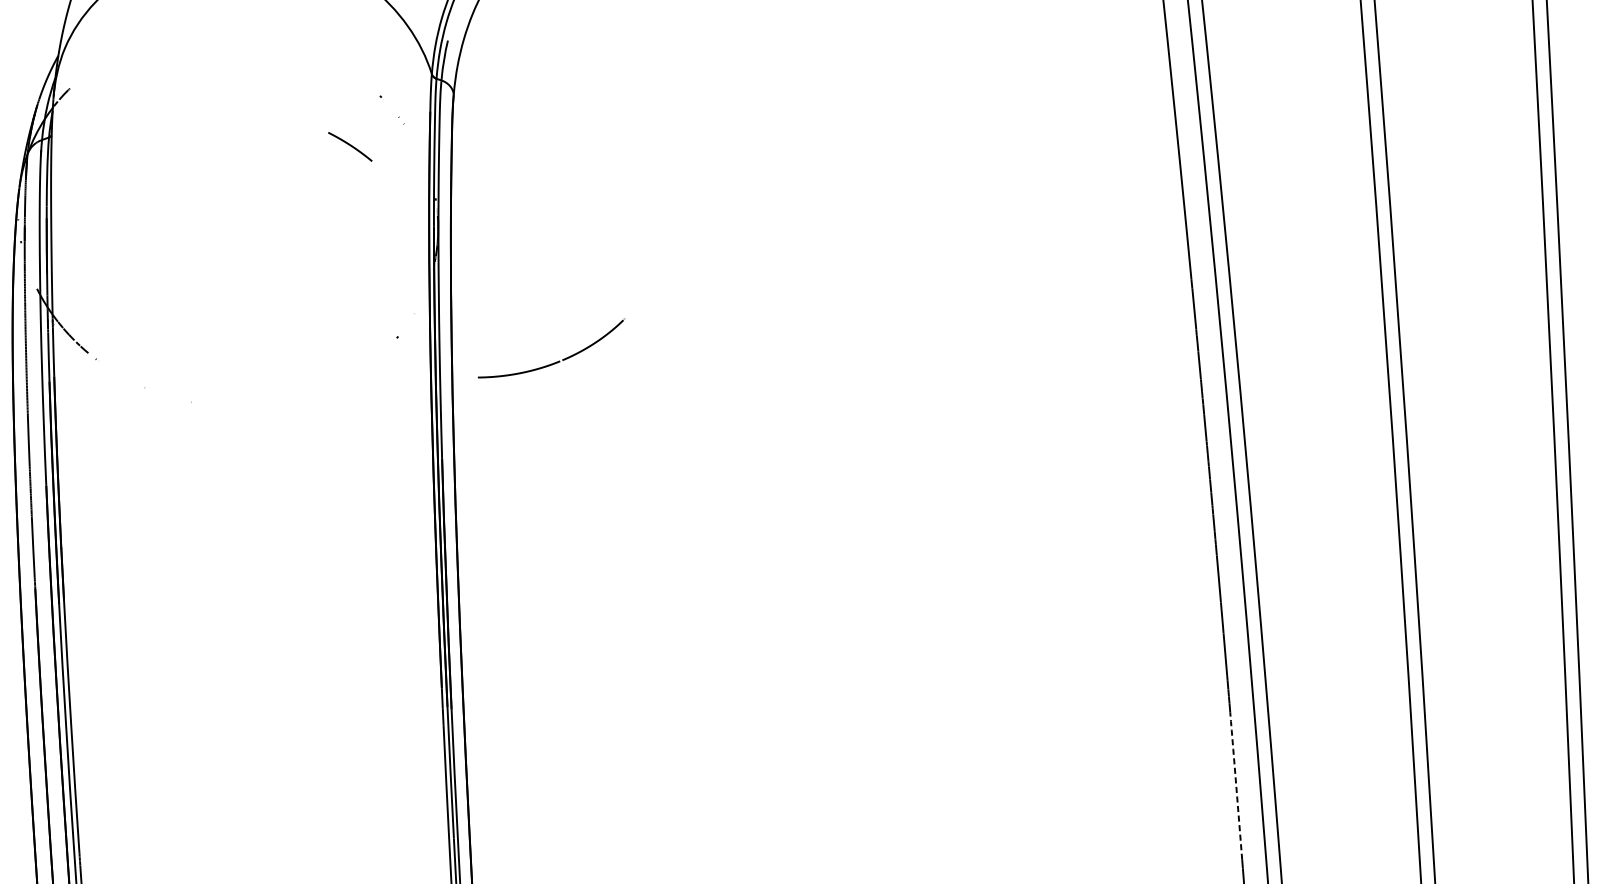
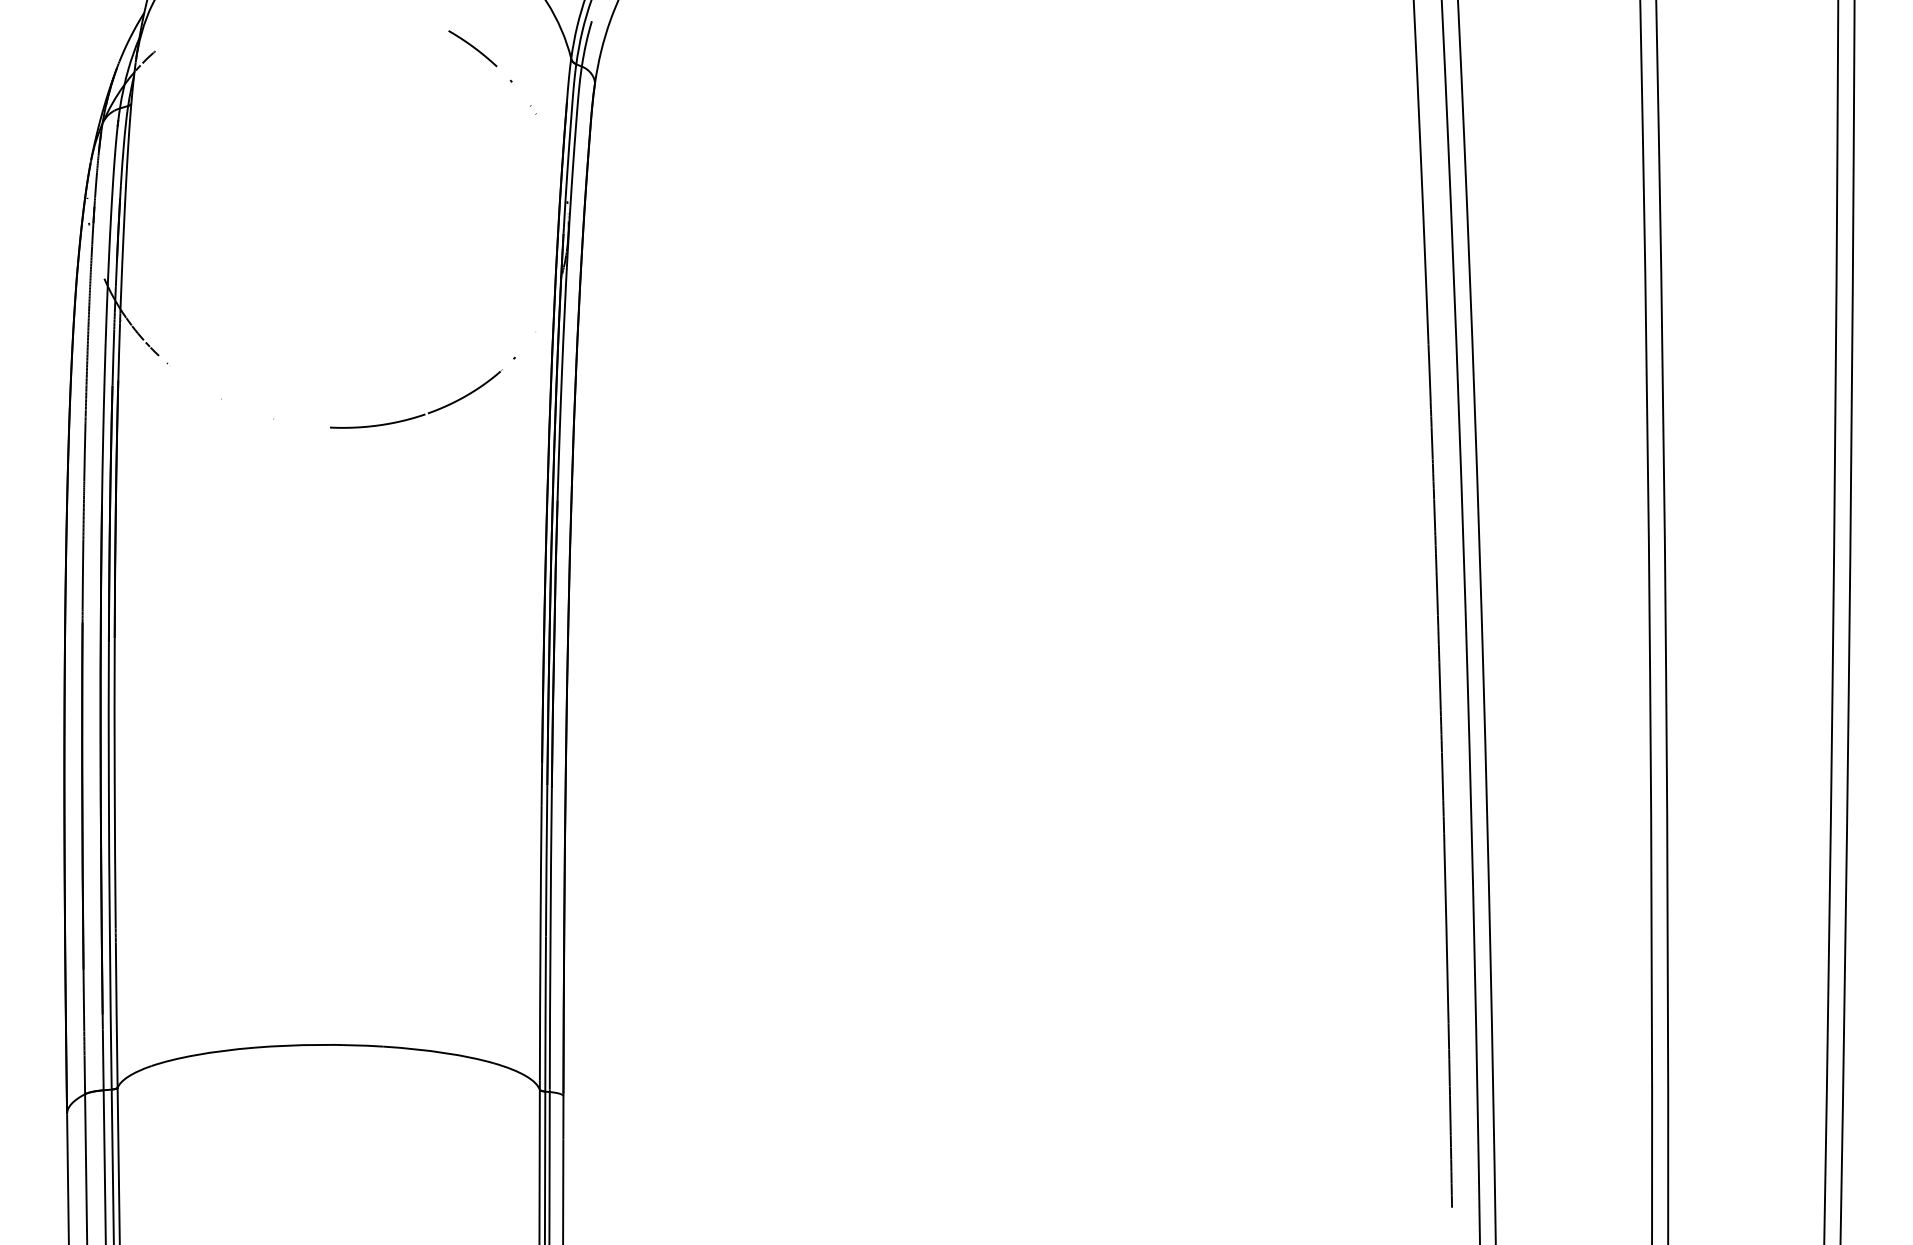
curve: (349, 145) -> (472, 47), moved
part: (556, 361) -> (421, 414), moved
arc: (1236, 786) -> (1446, 928), dashed -> solid

